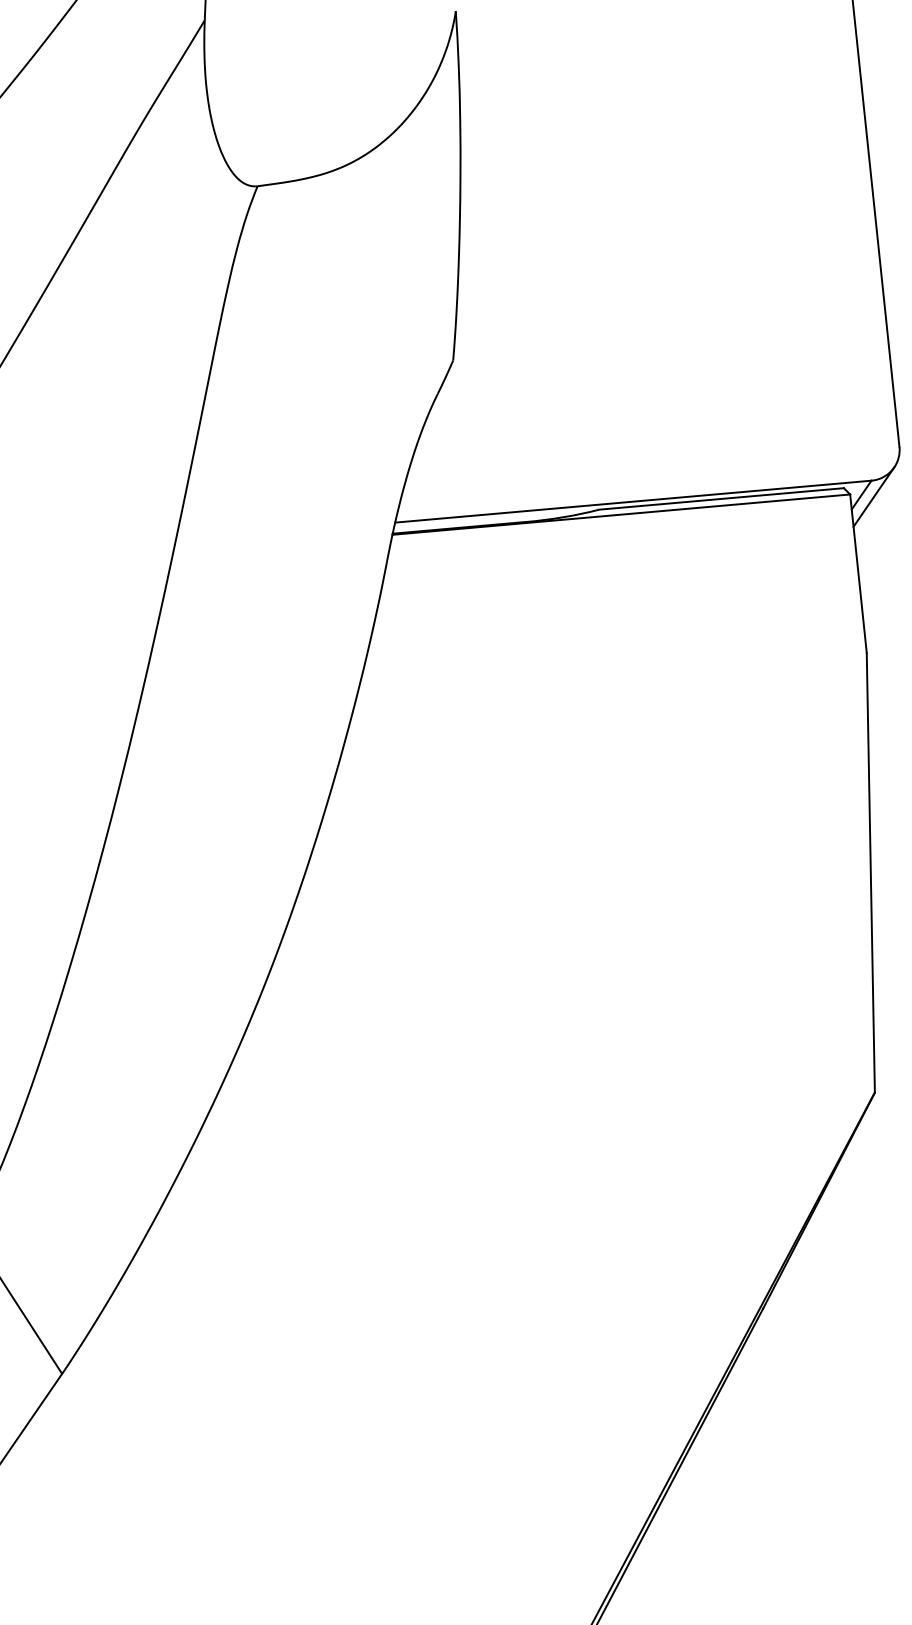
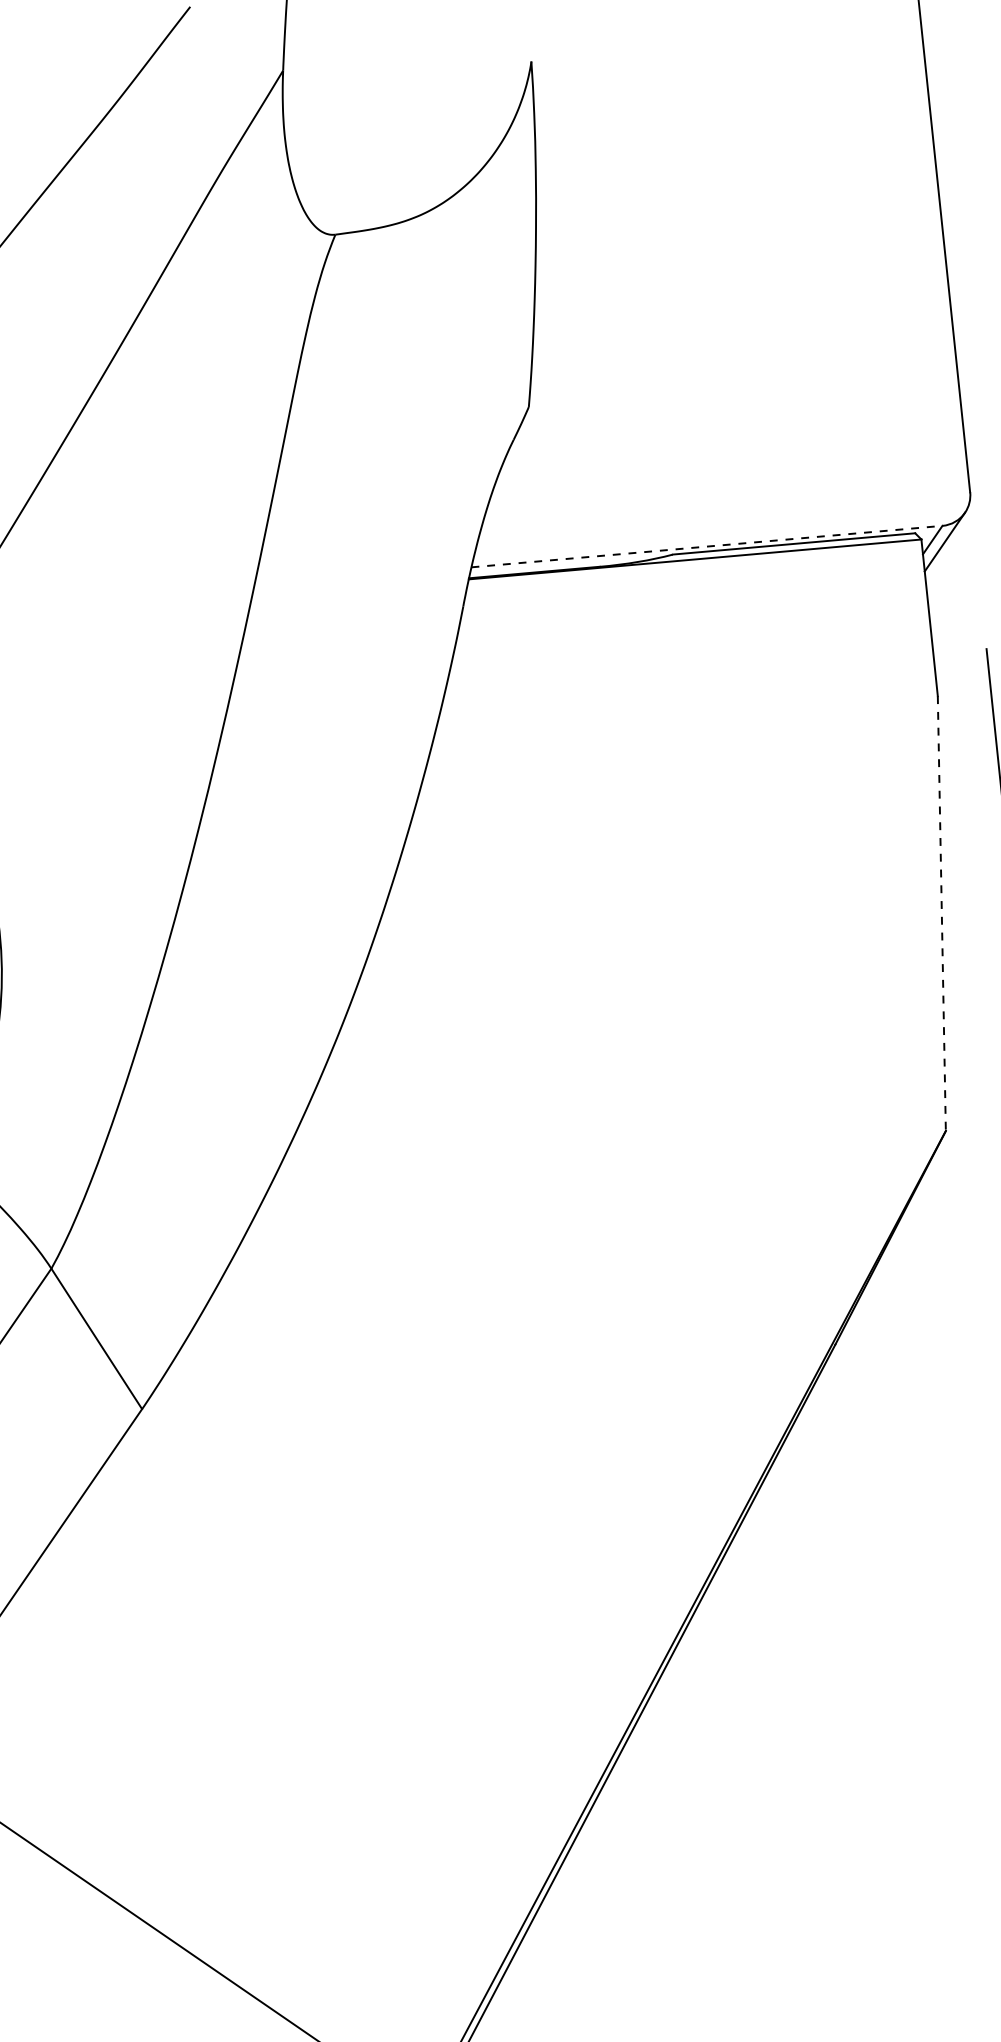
line: (633, 501) -> (707, 546), solid -> dashed
line: (870, 873) -> (941, 914), solid -> dashed

